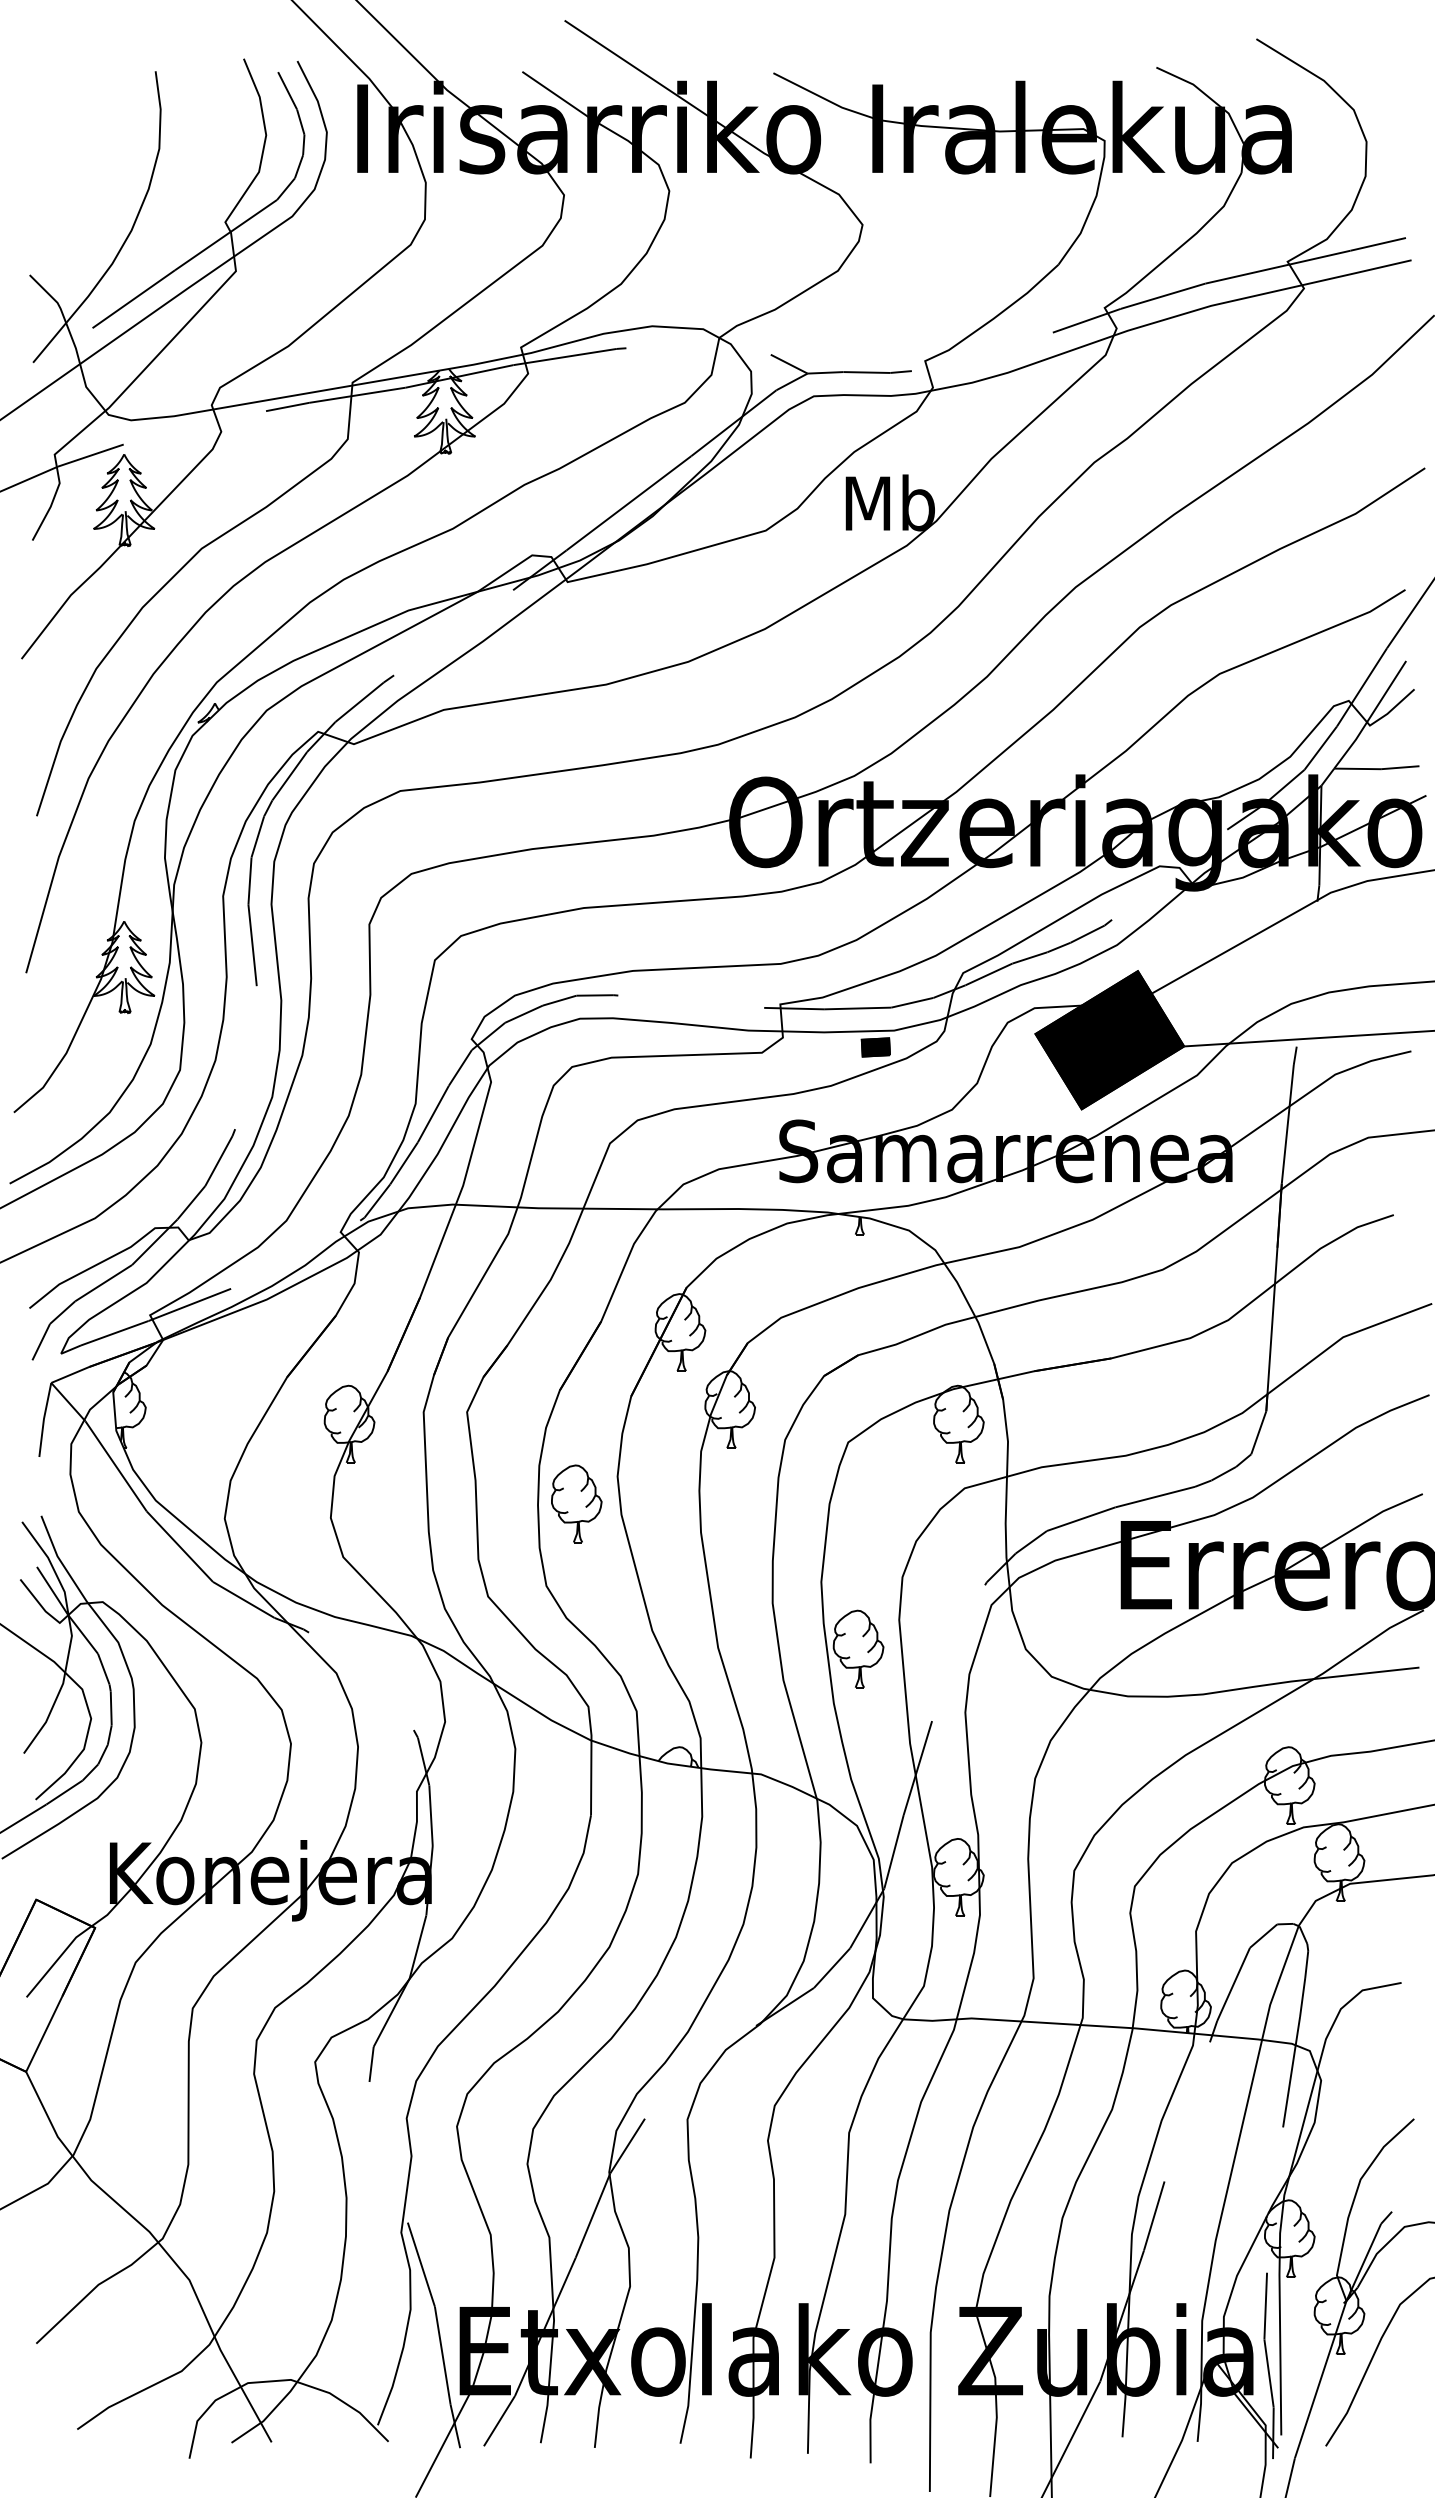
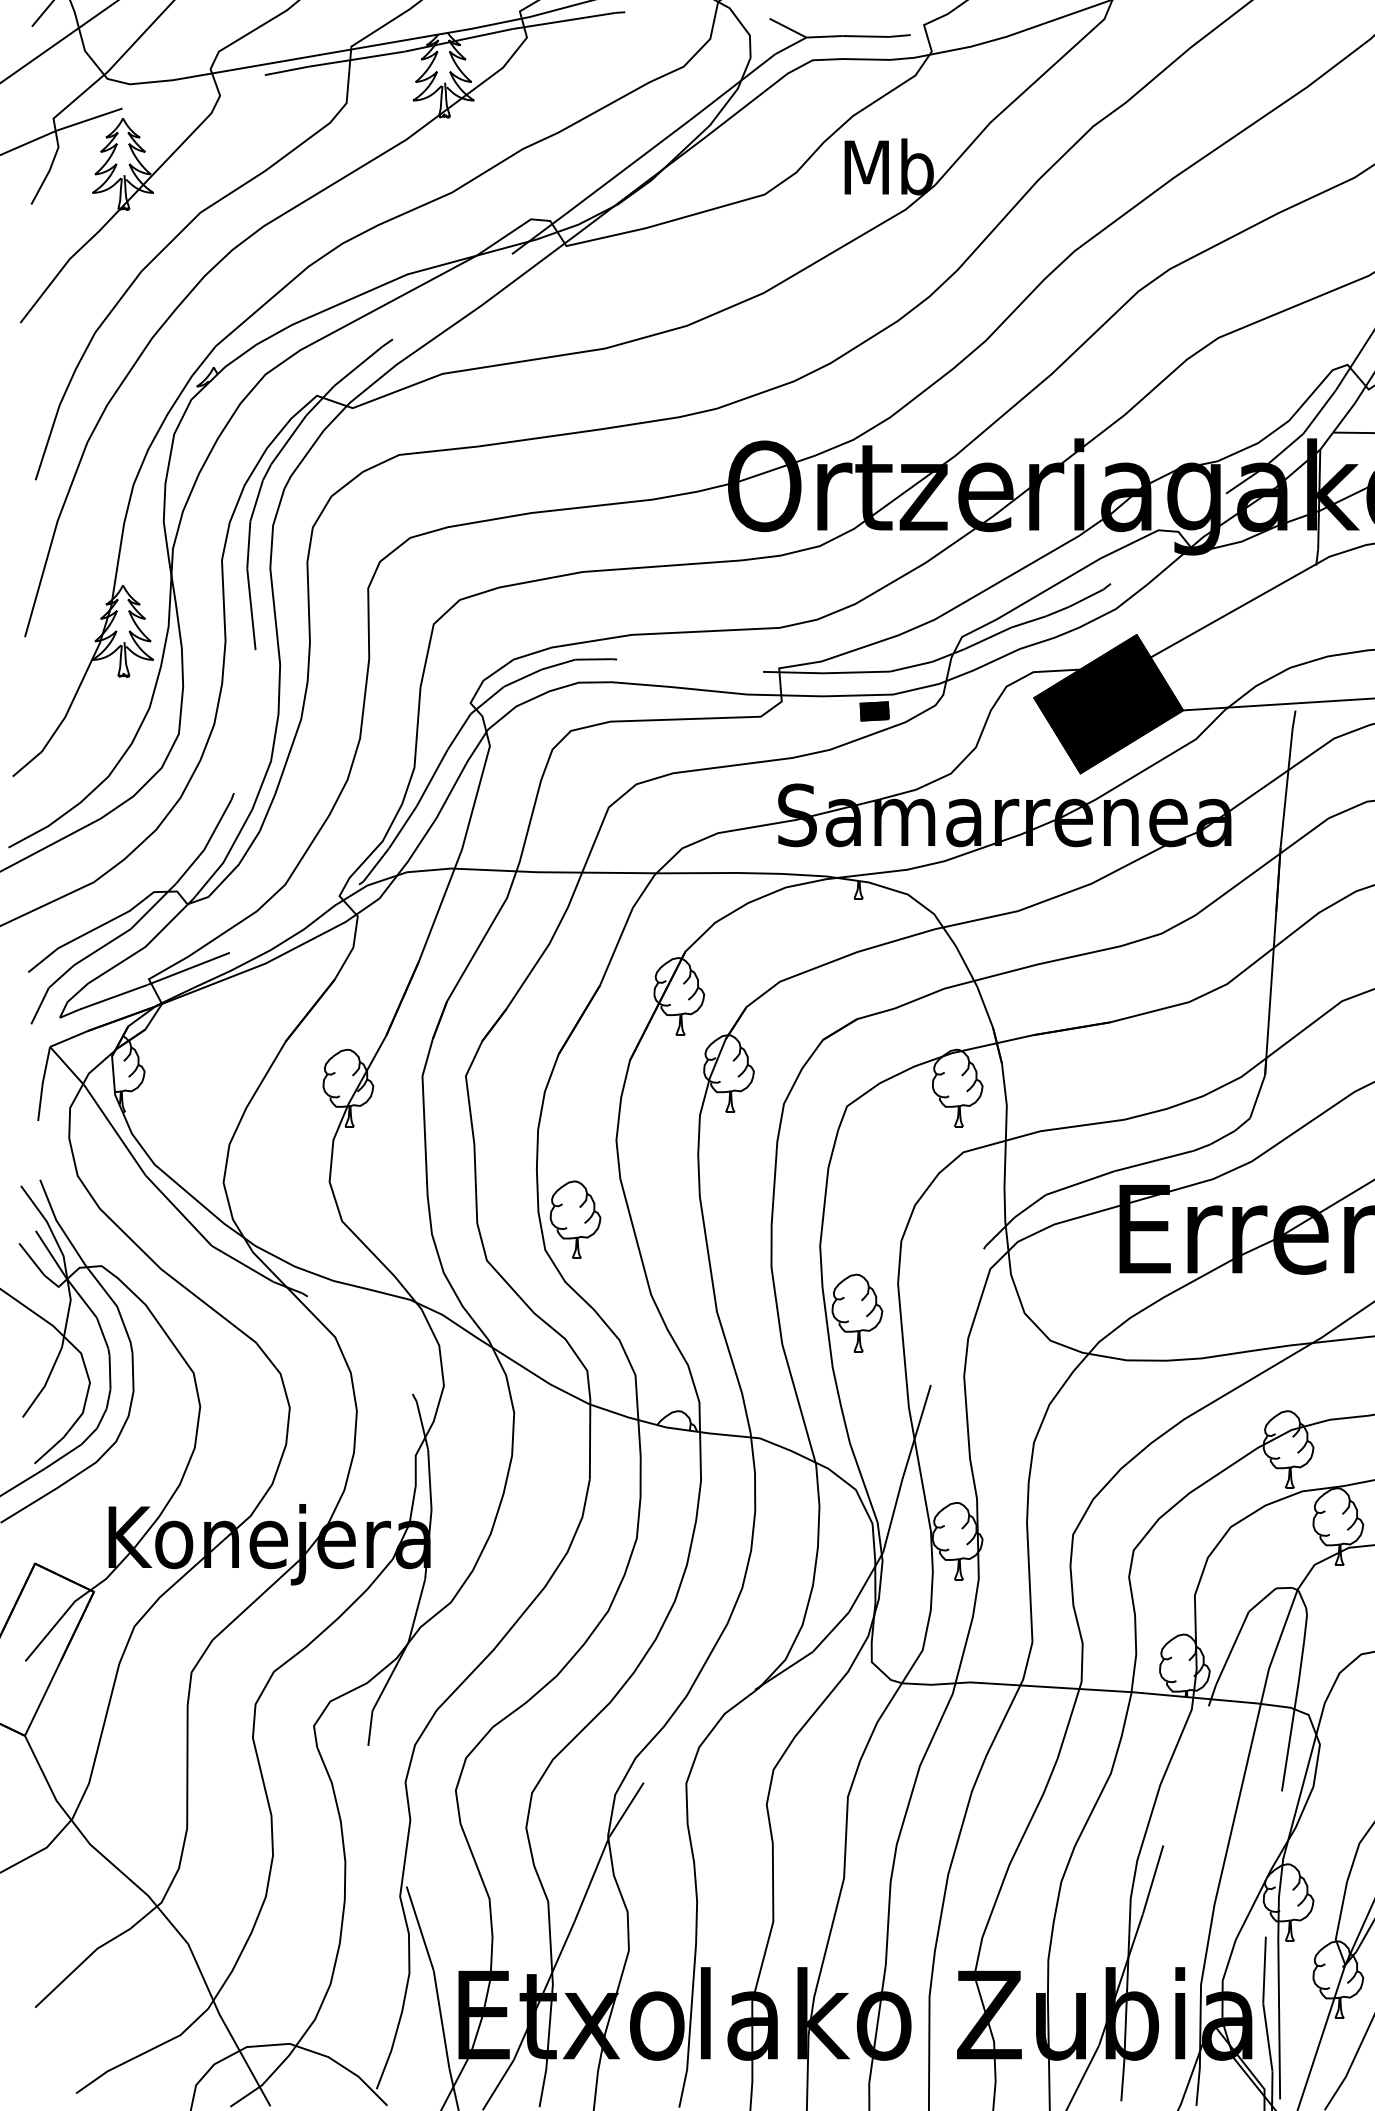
part: (576, 1503) -> (575, 1219), moved

